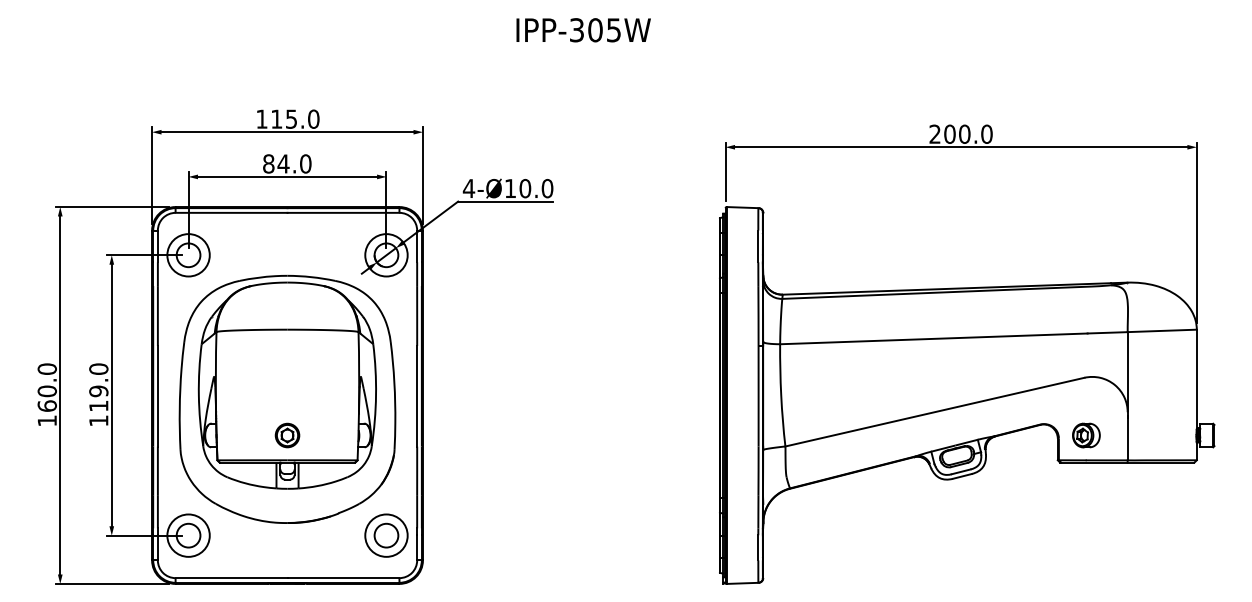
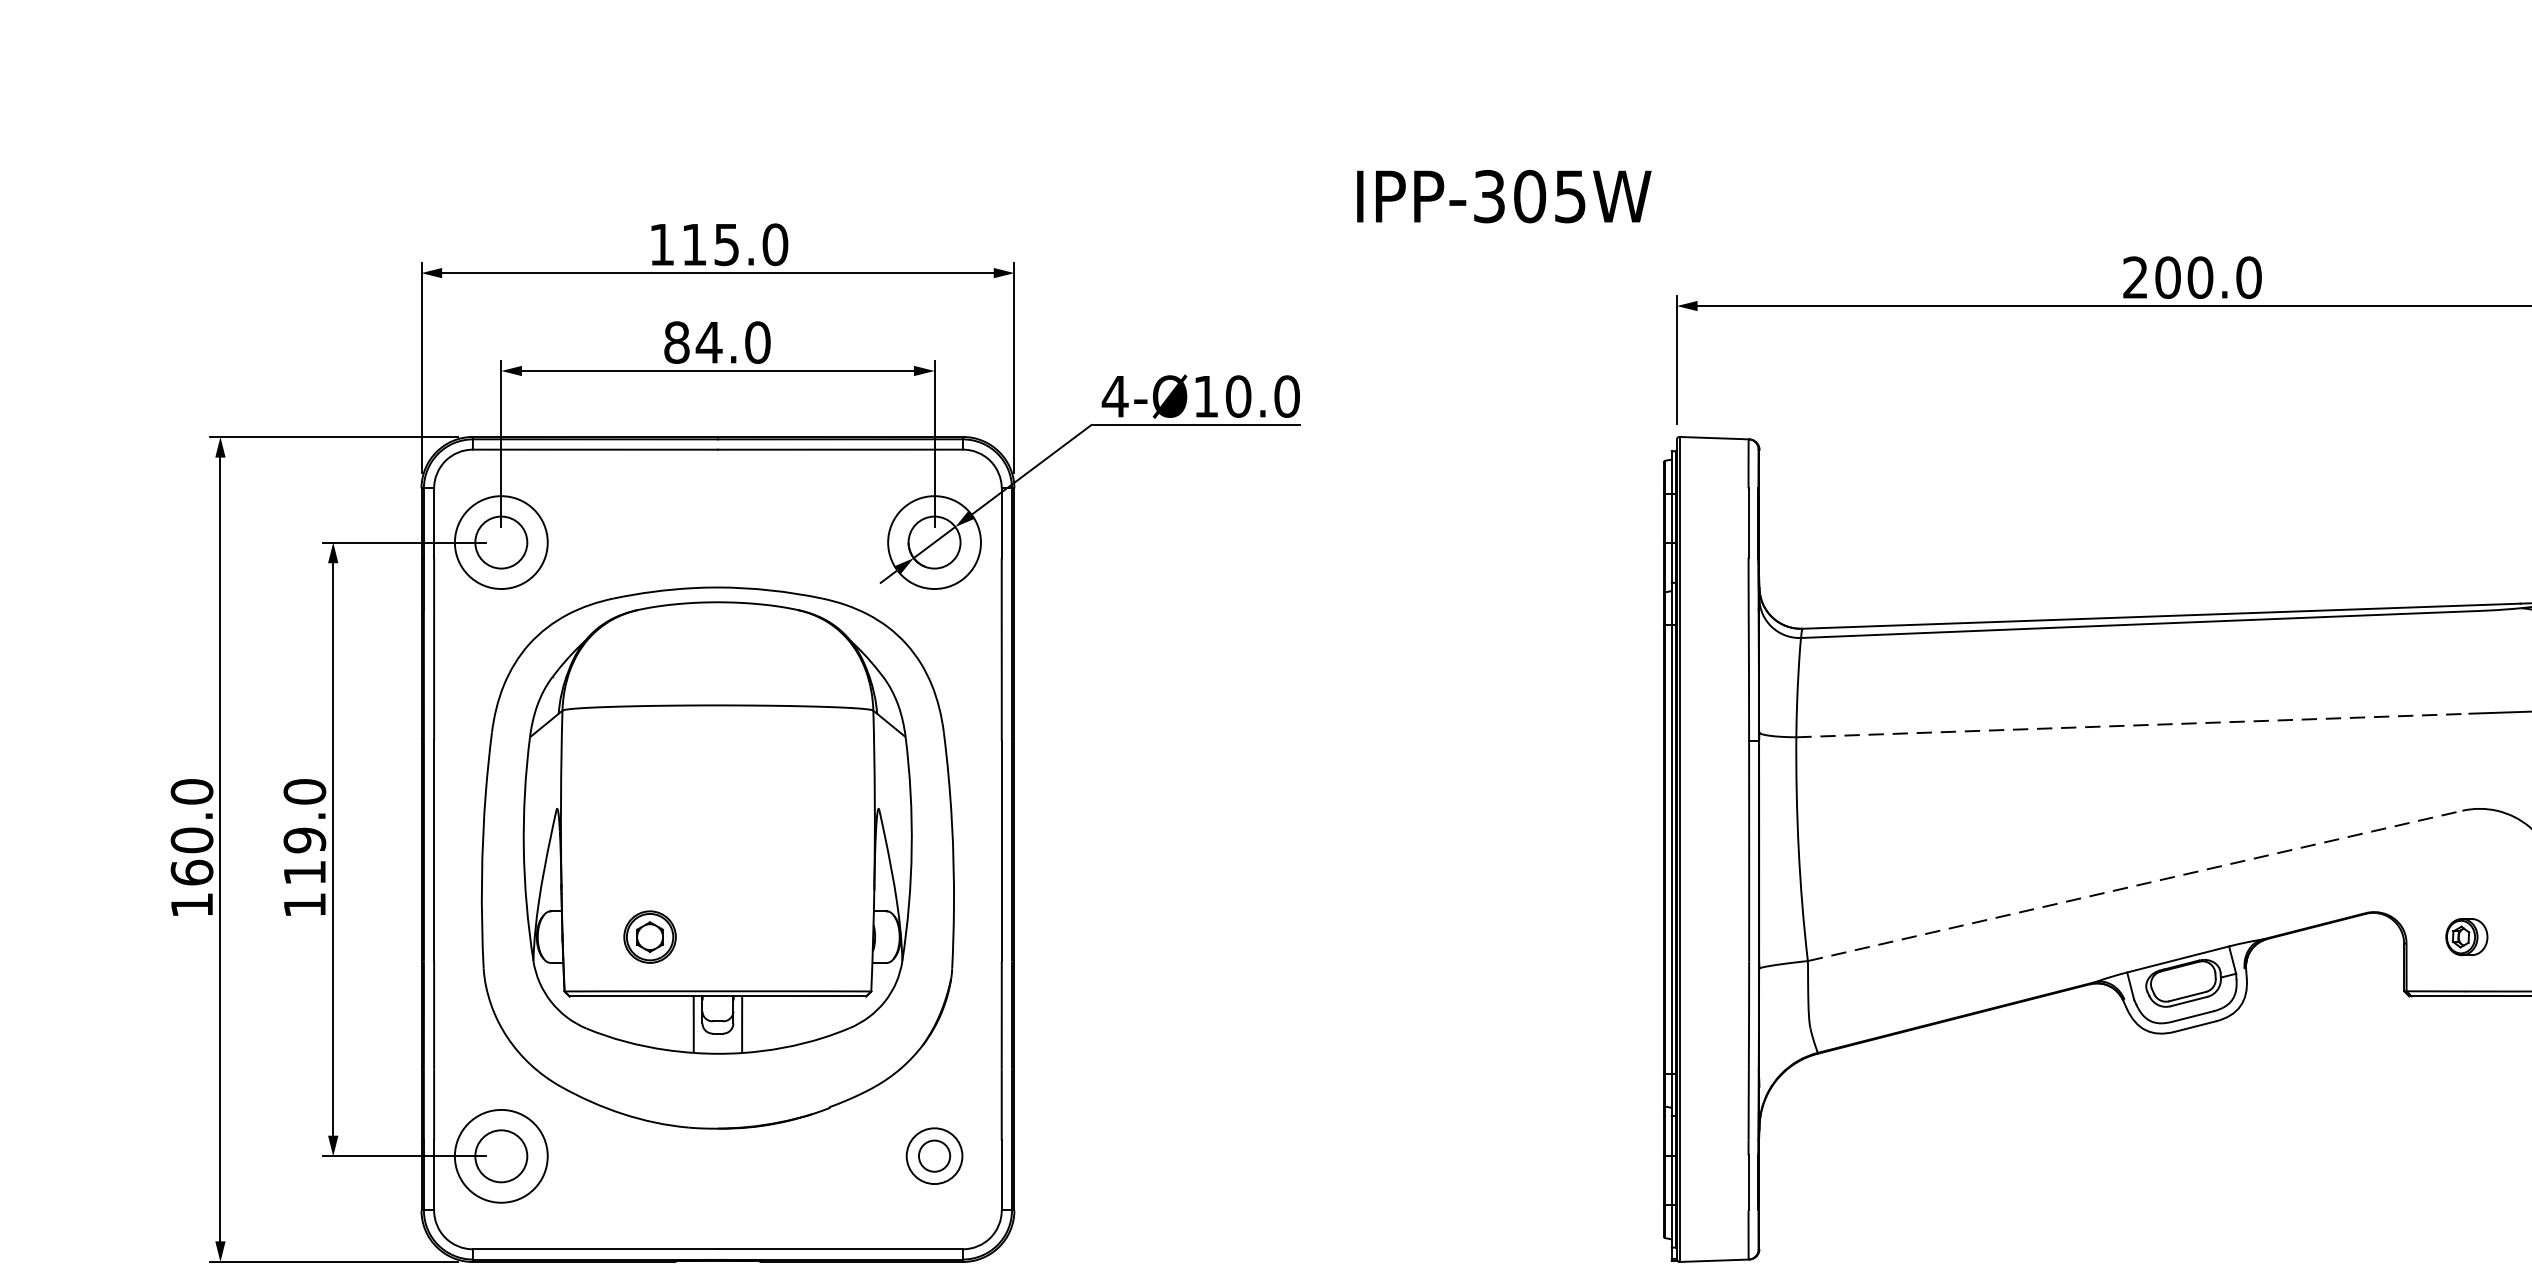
text: (583, 30) -> (1503, 197), moved
line: (933, 338) -> (2132, 724), solid -> dashed
line: (935, 412) -> (2136, 886), solid -> dashed
part: (287, 435) -> (650, 937), moved
part: (1086, 435) -> (2466, 937), size x0.7
part: (386, 535) -> (934, 1155), size x0.6

